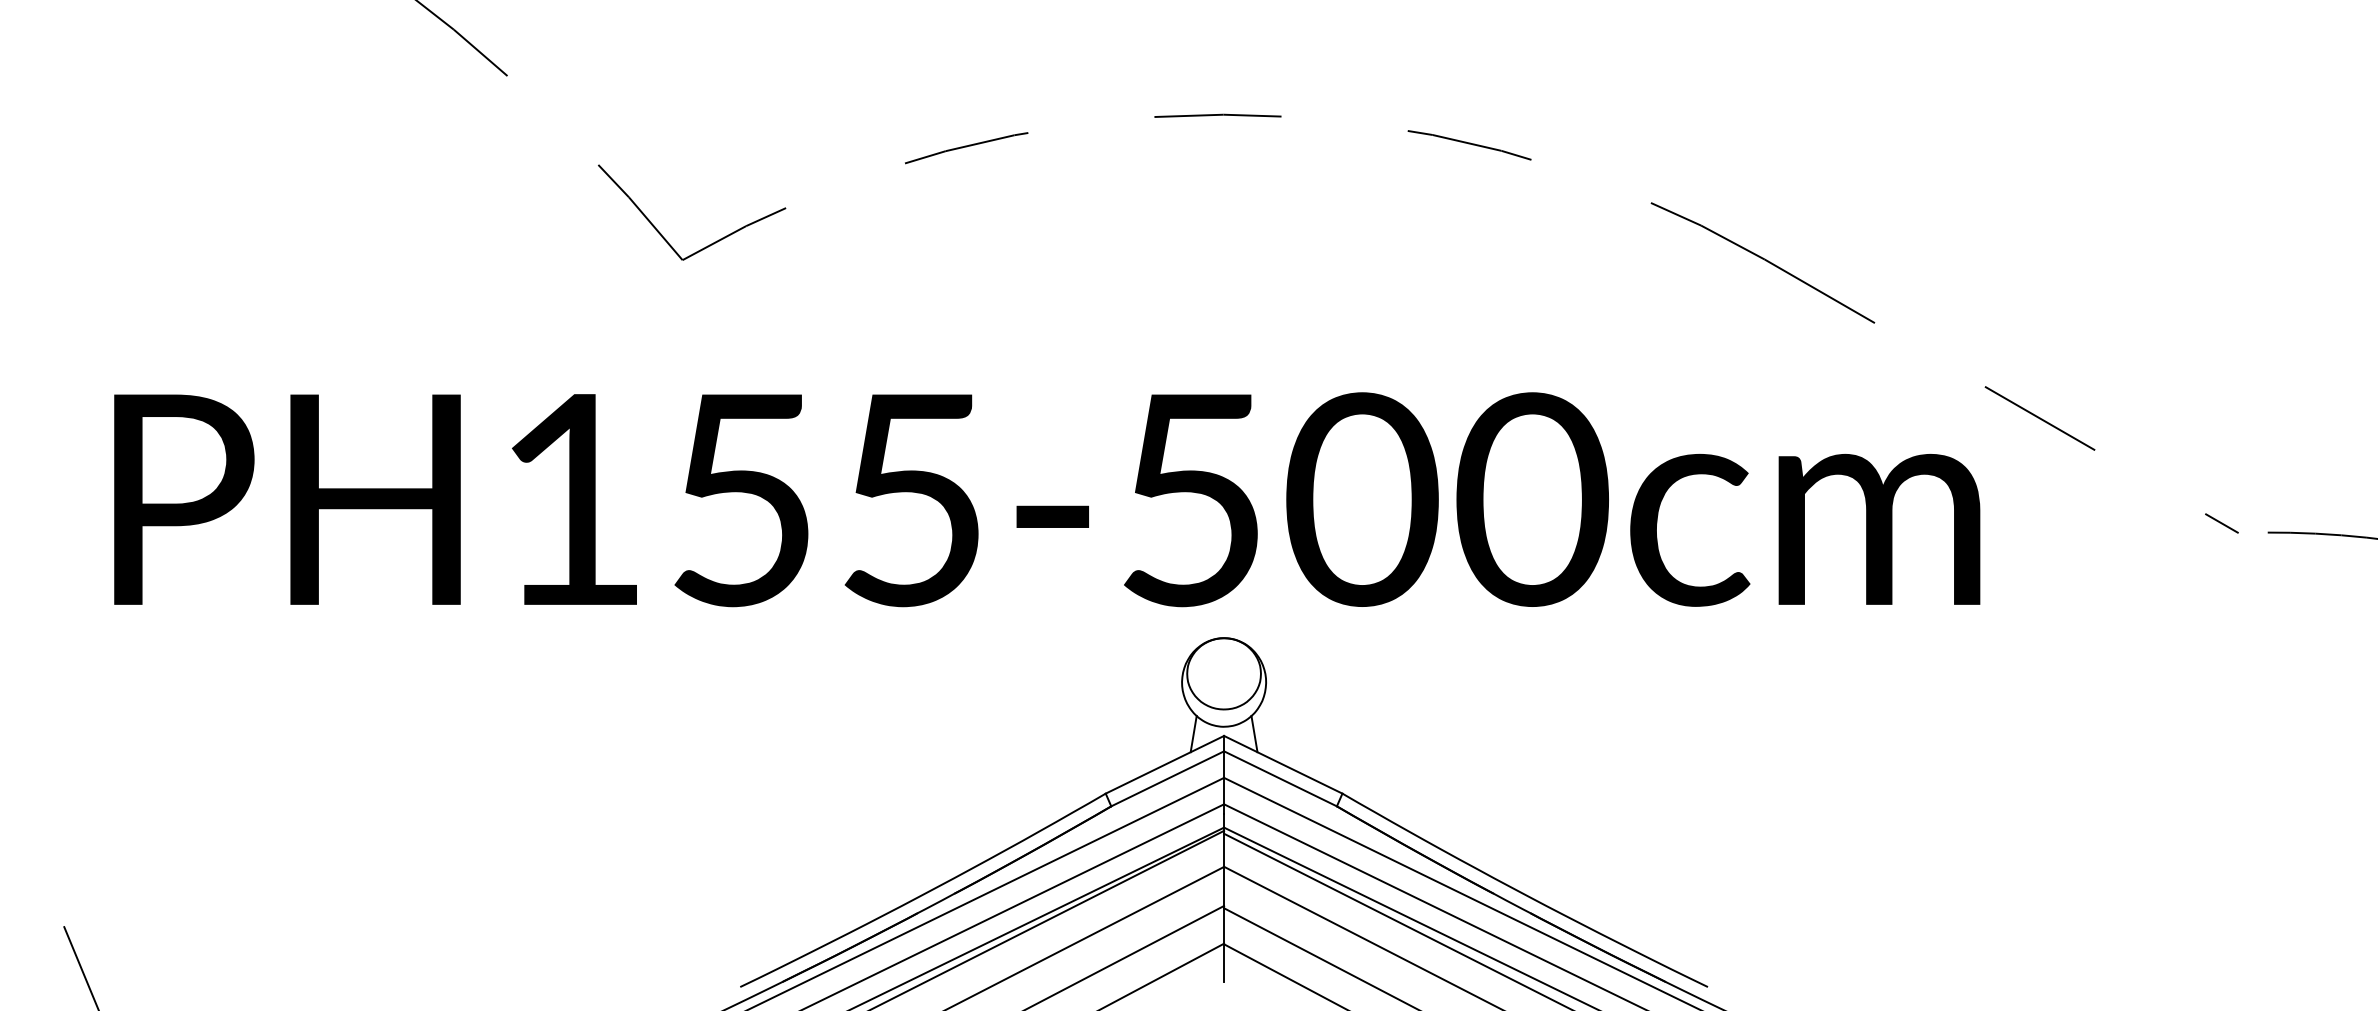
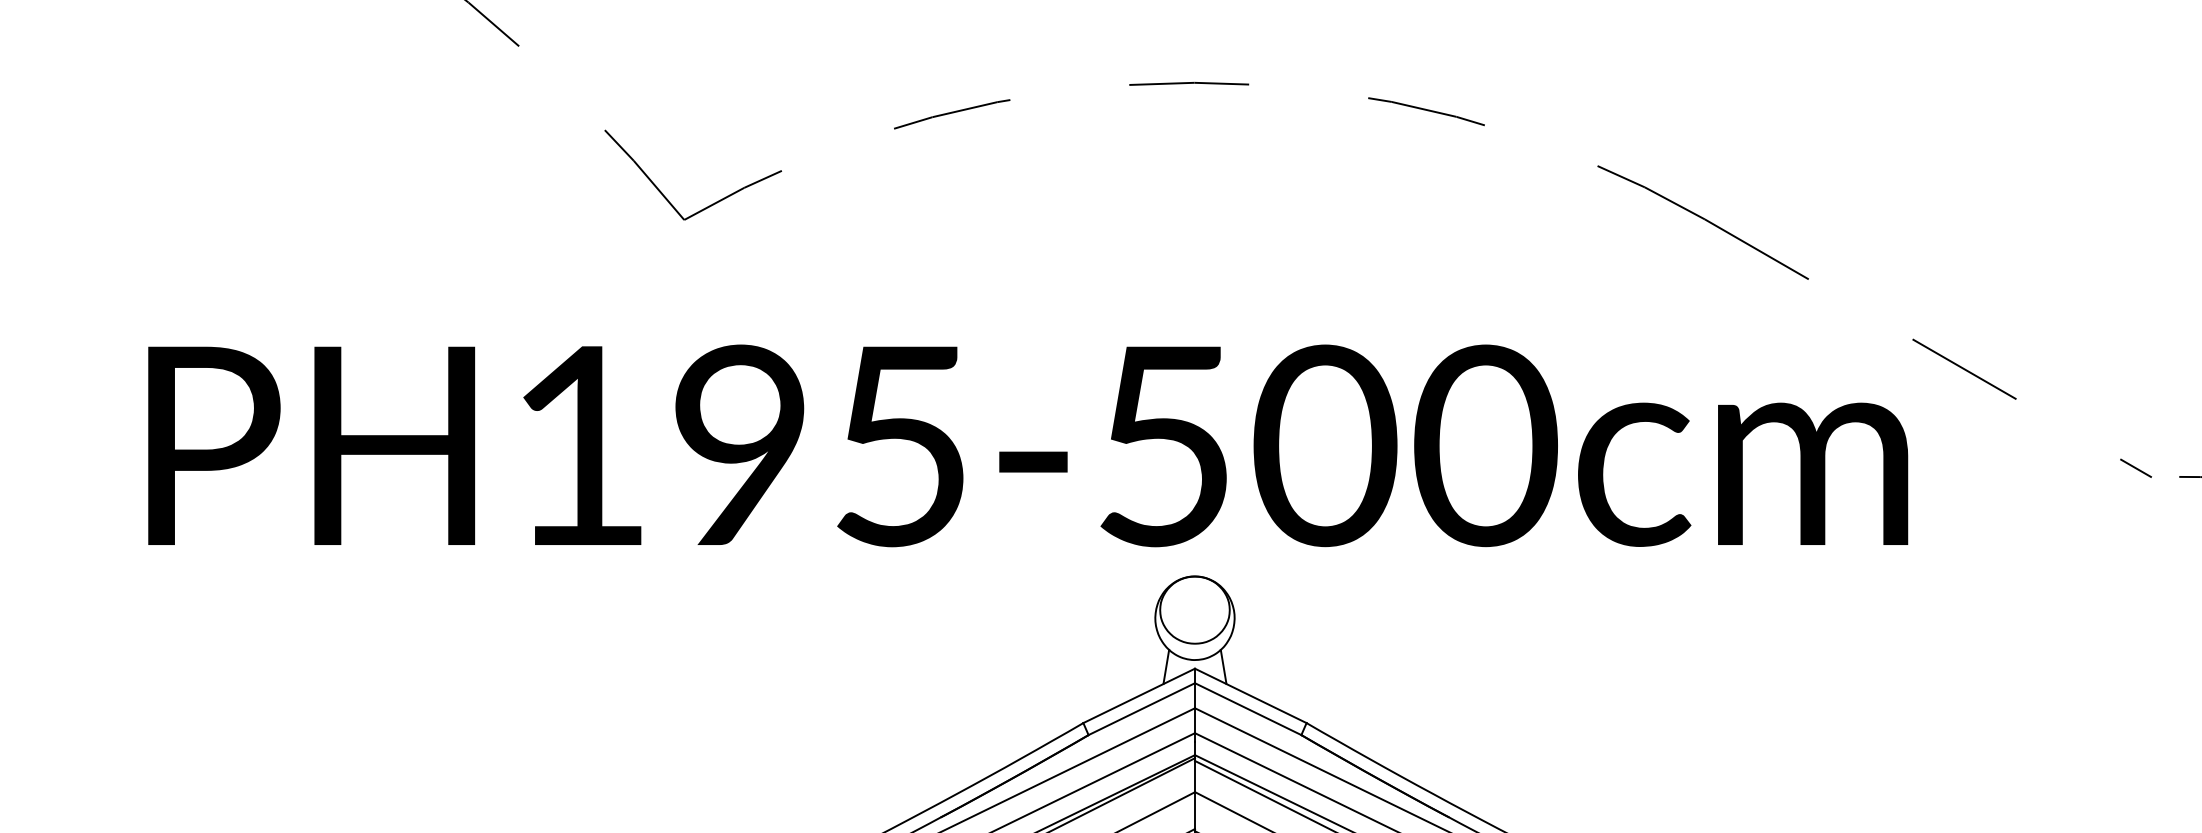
text: (741, 499) -> (739, 445), PH155-500cm -> PH195-500cm

